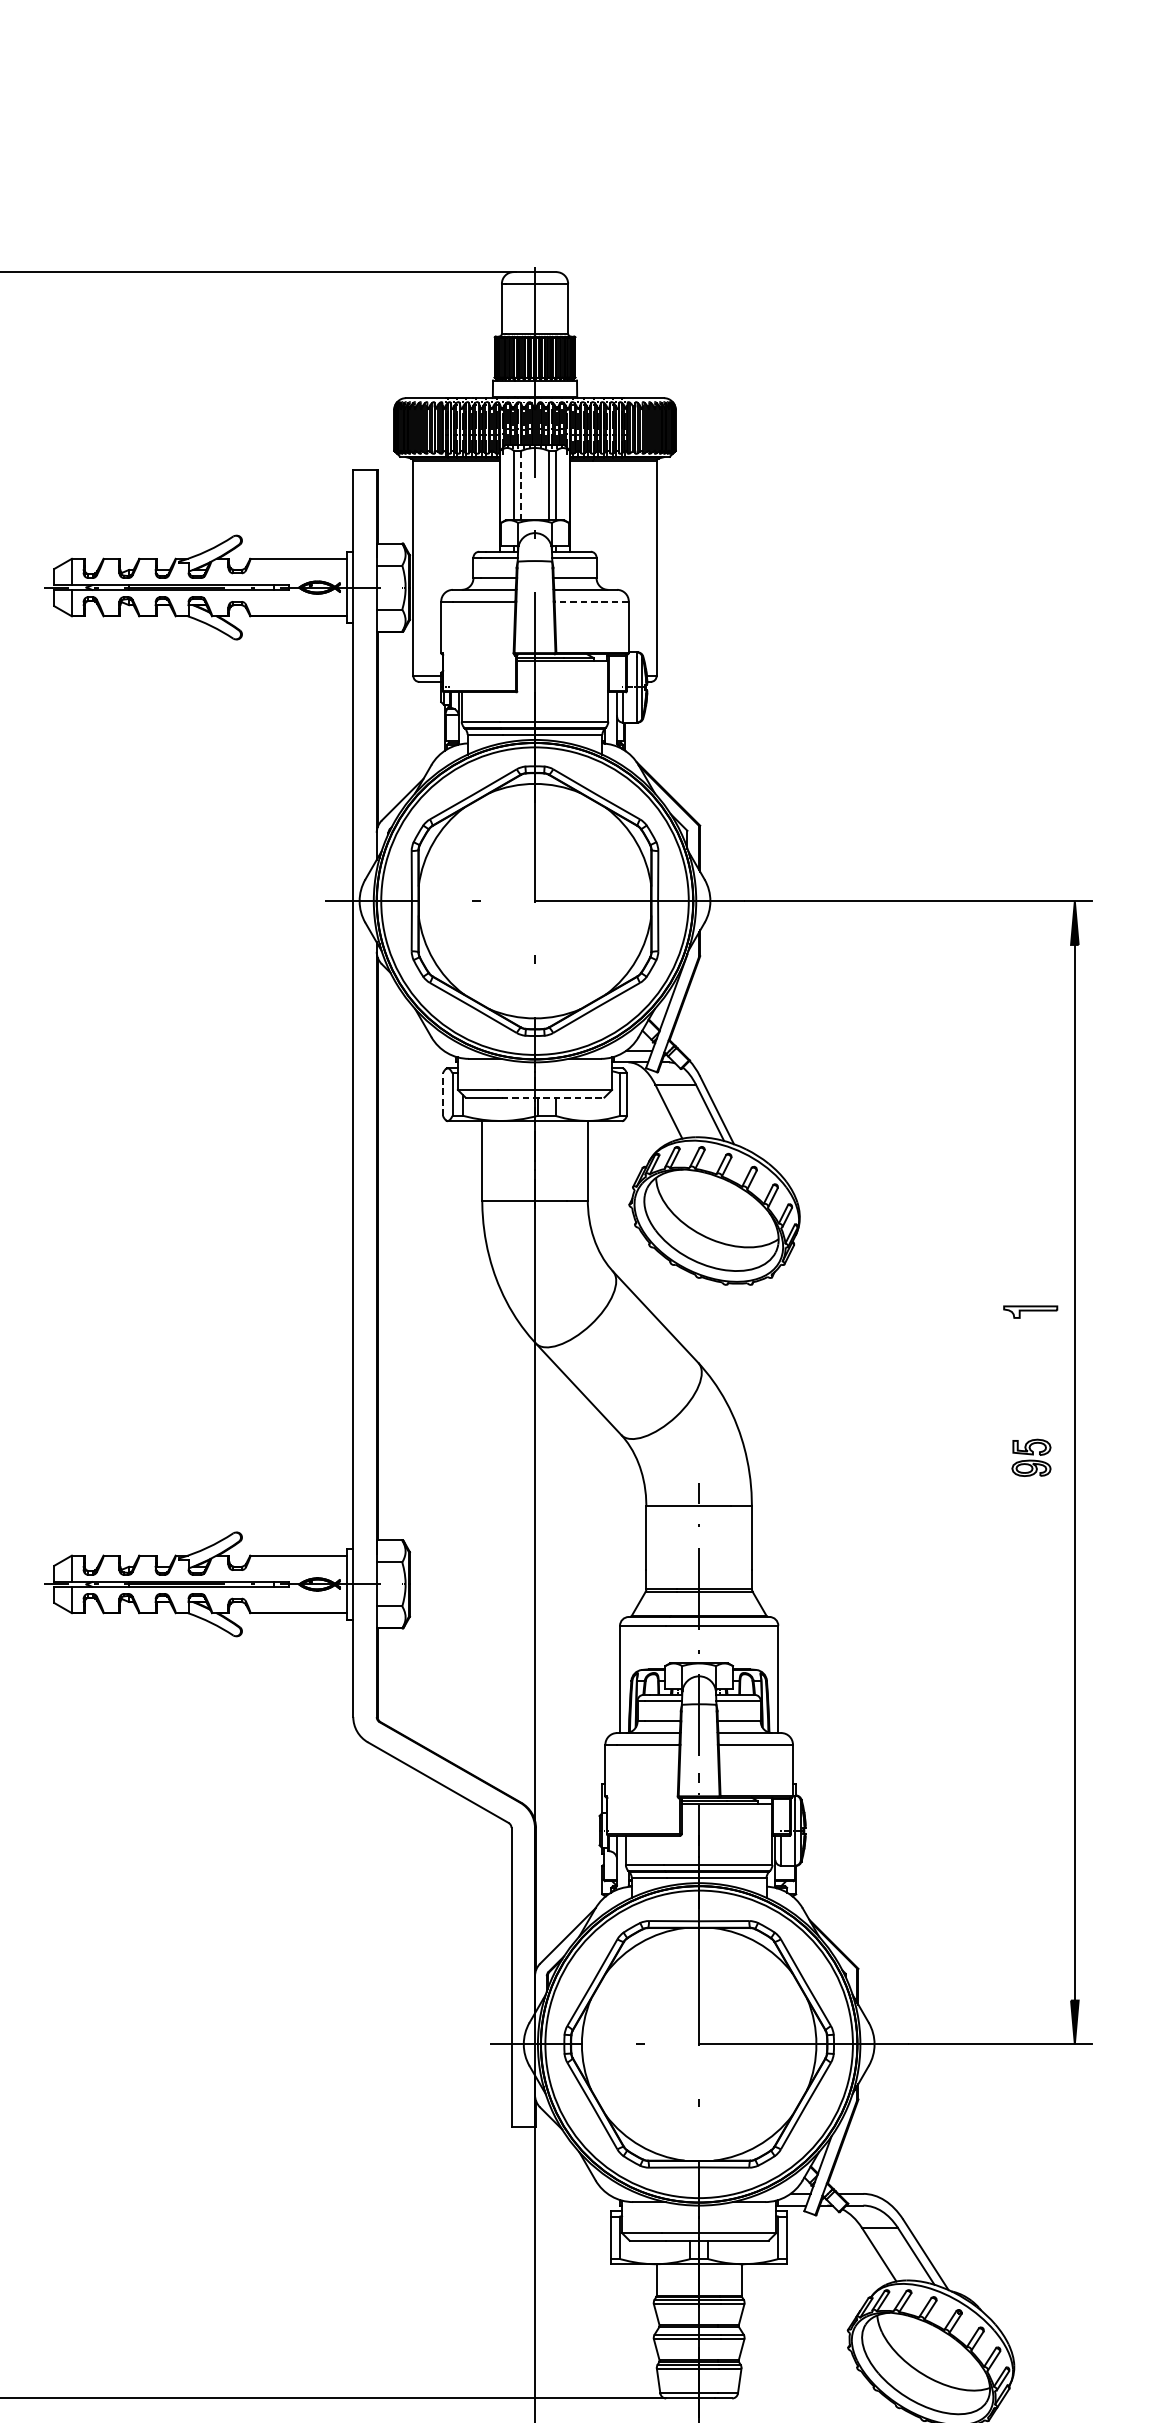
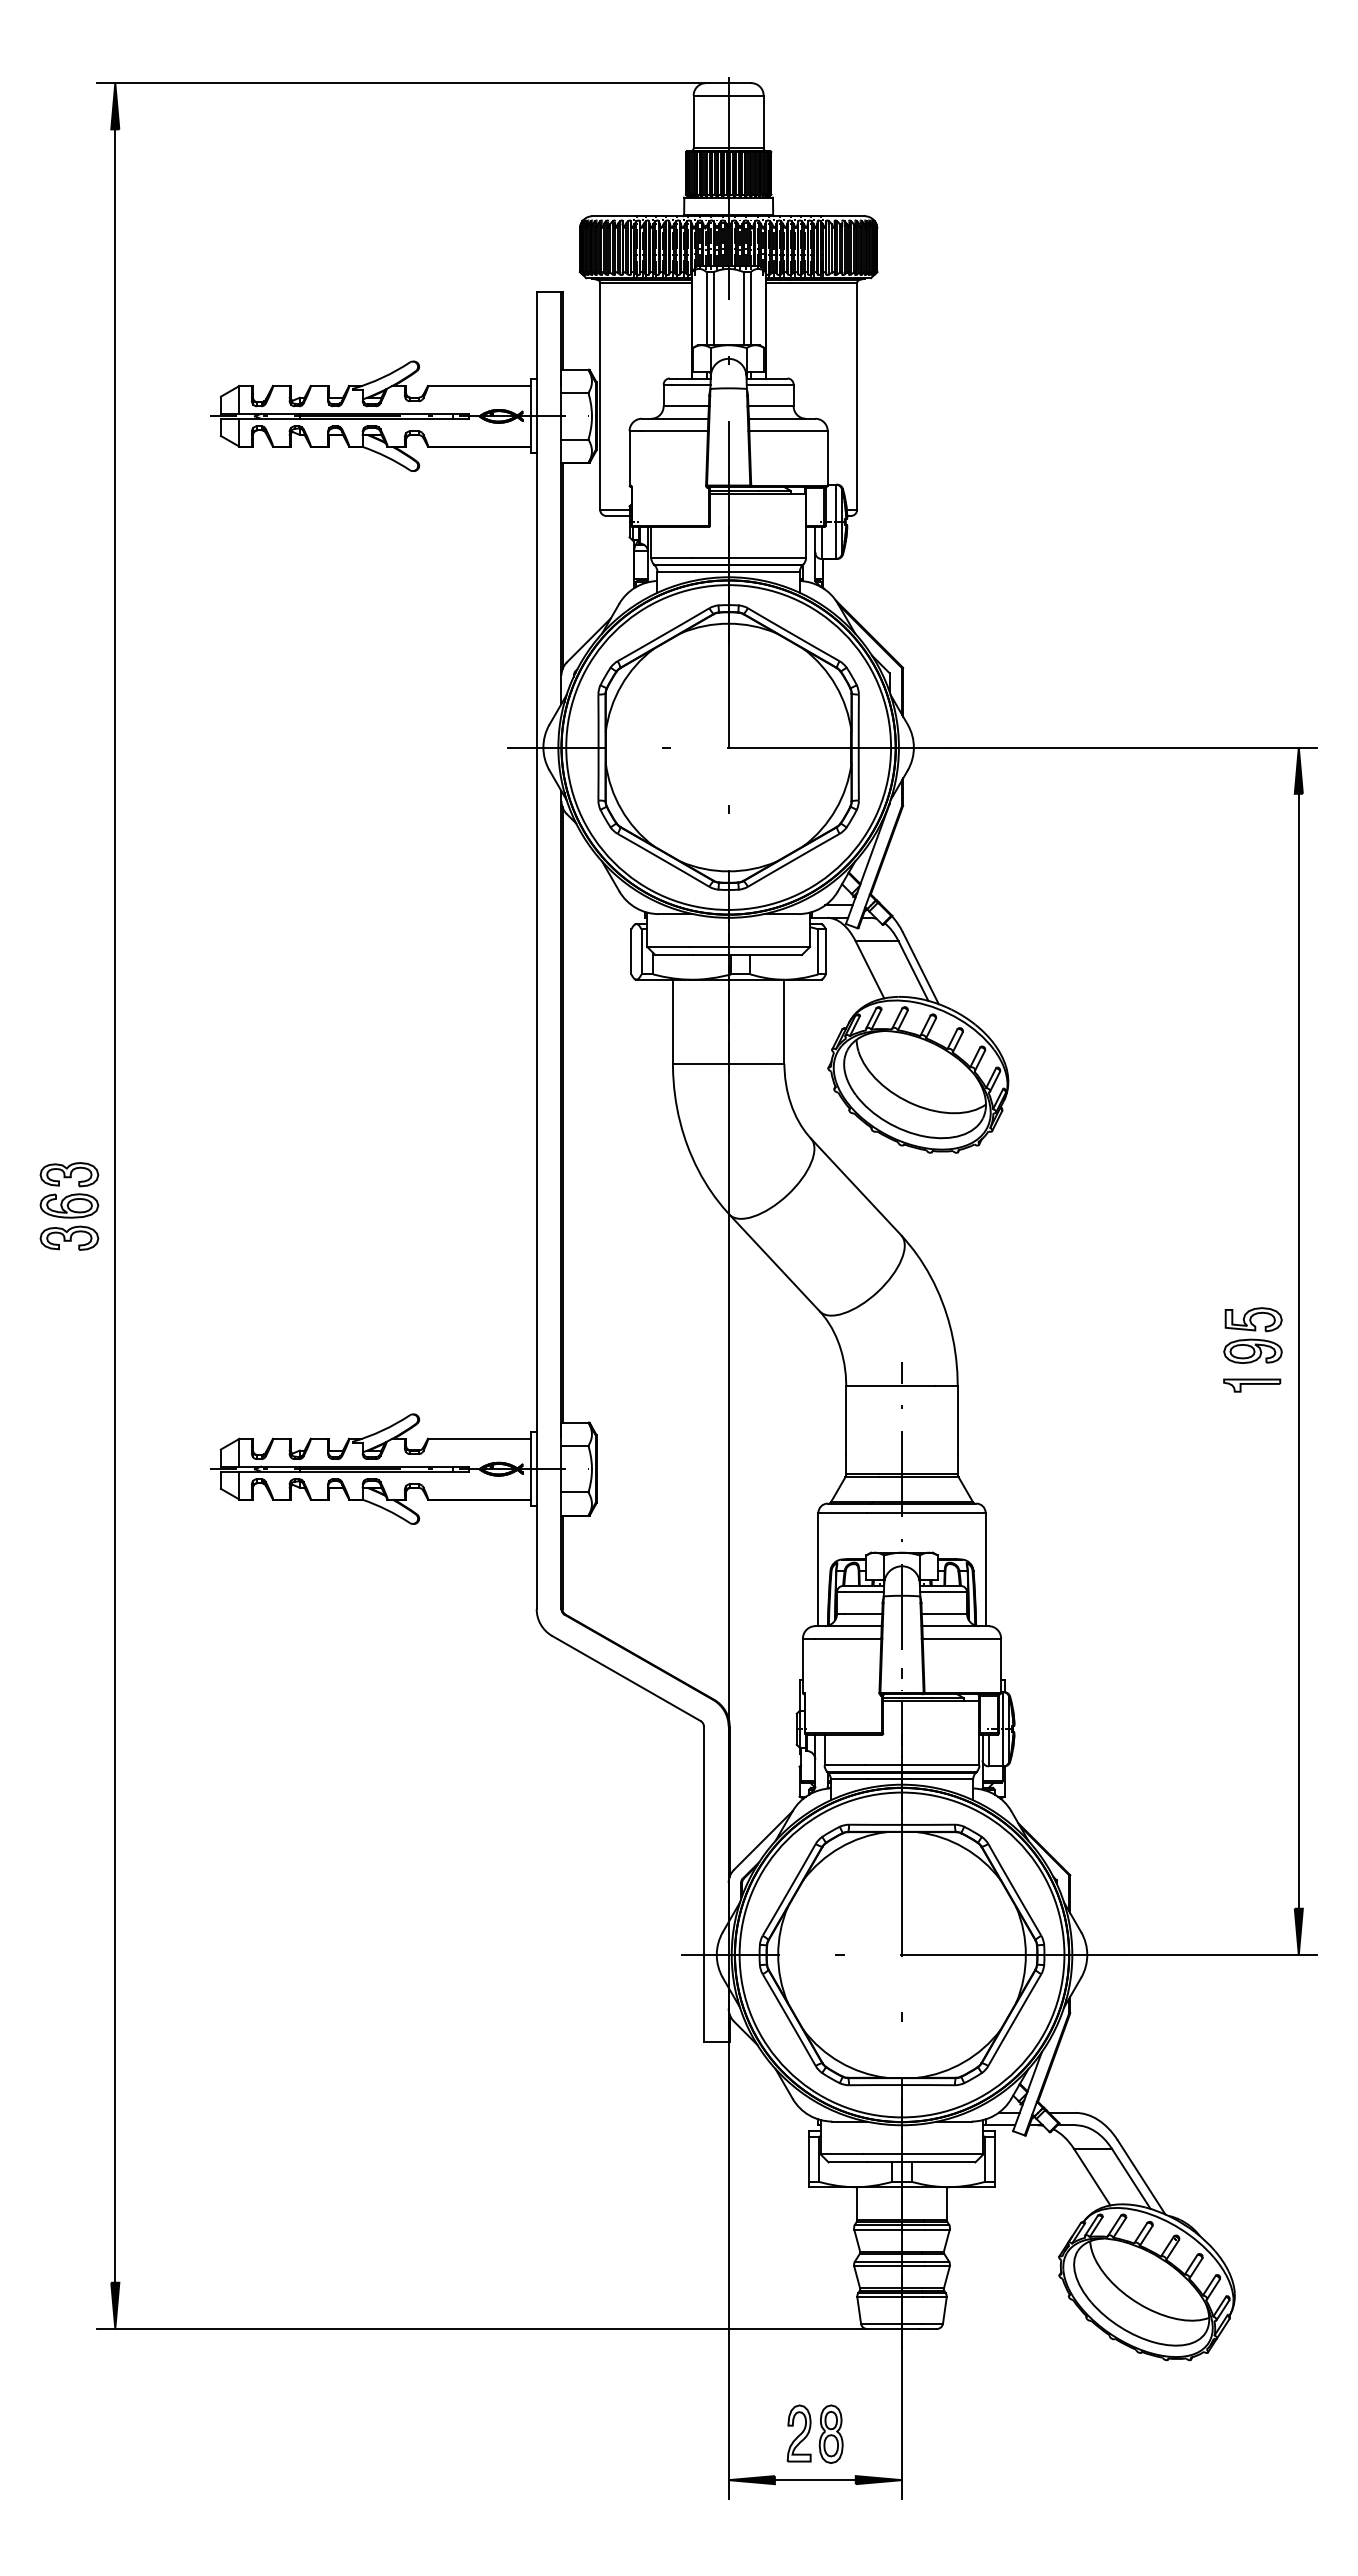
line: (520, 485) -> (713, 308), dashed -> solid
line: (591, 601) -> (788, 431), dashed -> solid
line: (443, 1094) -> (631, 951), dashed -> solid
line: (553, 1097) -> (748, 954), dashed -> solid
part: (1030, 1312) -> (1252, 1385), moved
part: (1030, 1457) -> (1252, 1335), size x1.43

